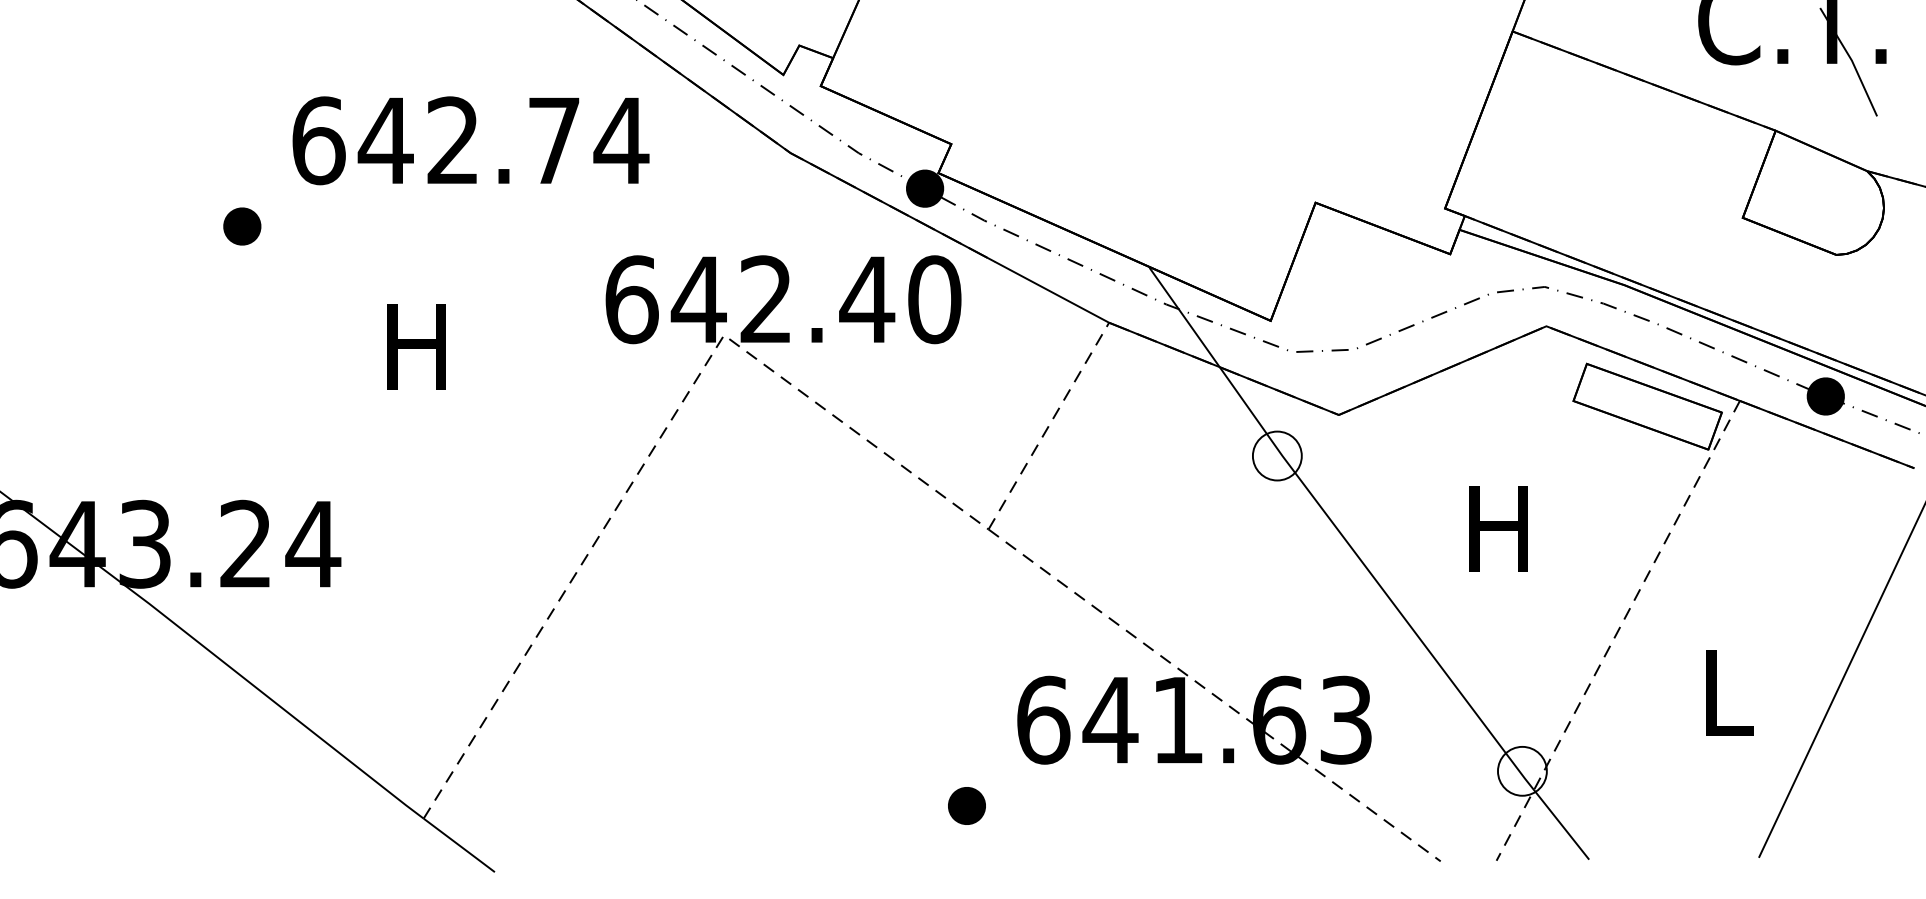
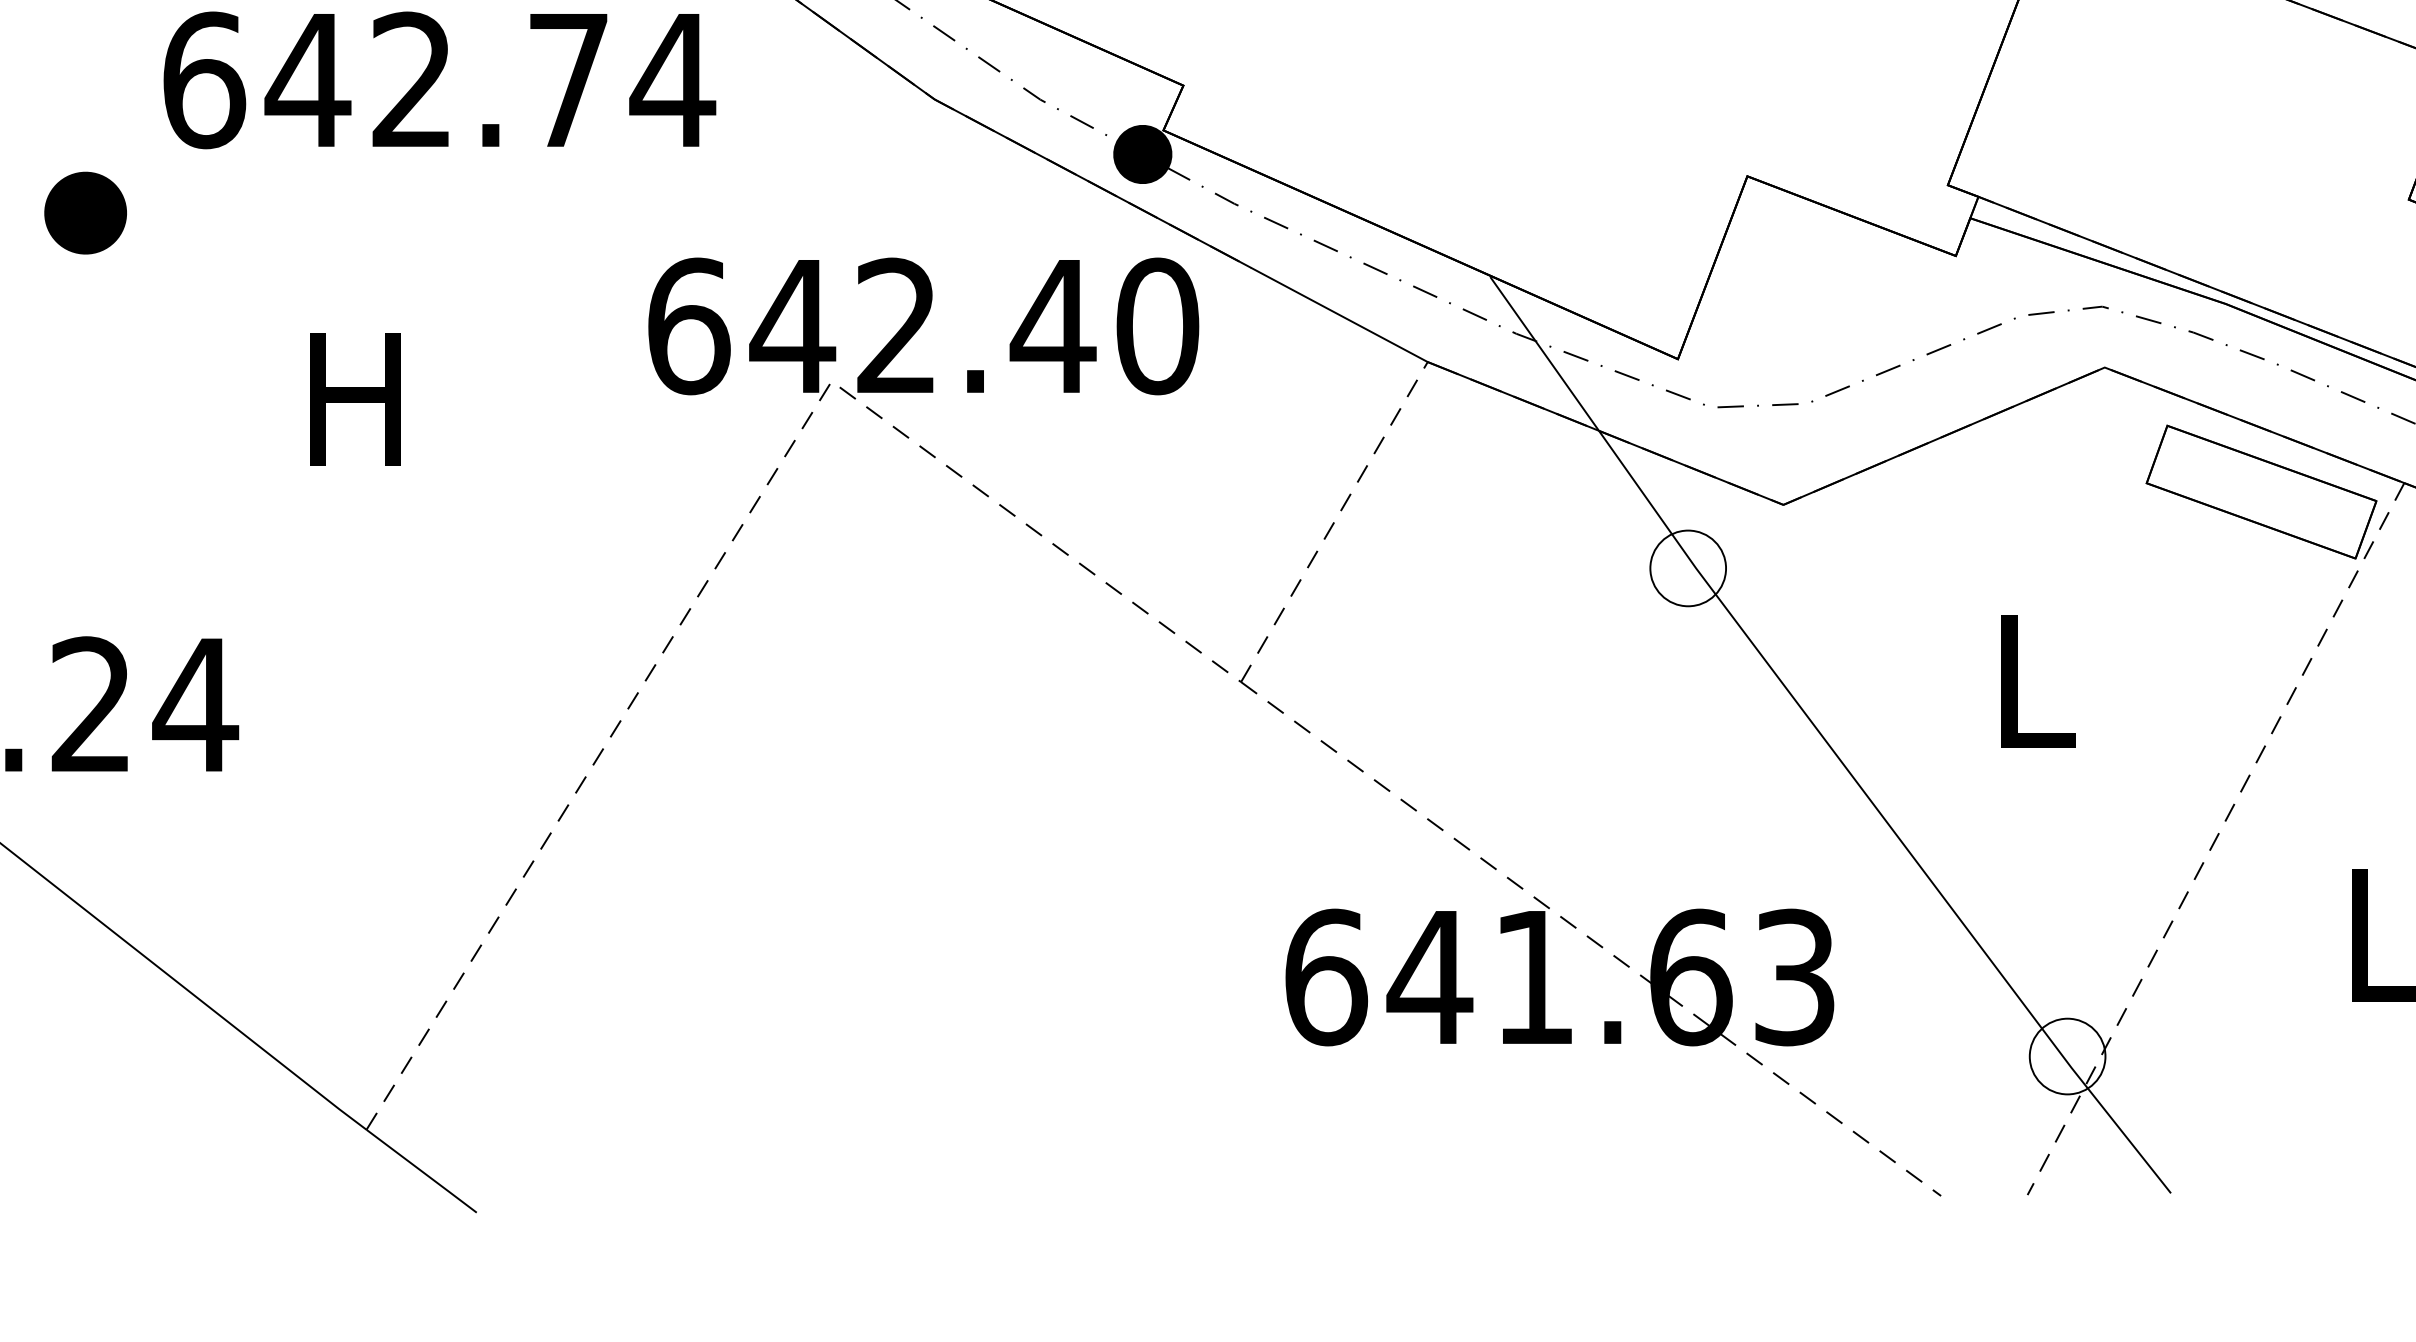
part: (242, 226) -> (86, 213), size x1.4
text: (1498, 528) -> (2030, 680), H -> L
part: (966, 805) -> (1206, 1109), removed

